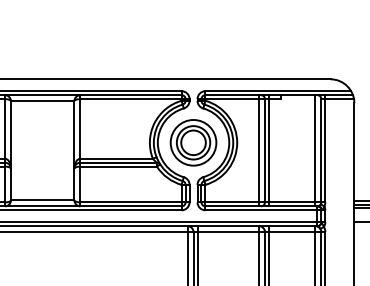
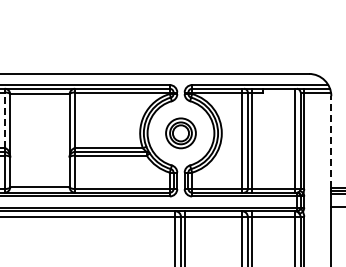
line: (4, 129) -> (4, 120), solid -> dashed
part: (193, 143) -> (180, 133), size x0.7
line: (354, 152) -> (331, 142), solid -> dashed

